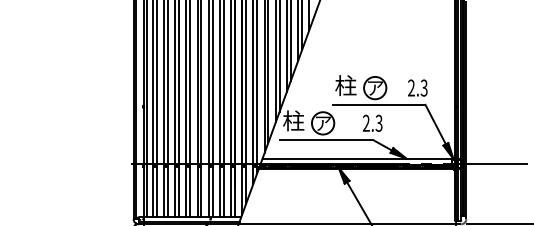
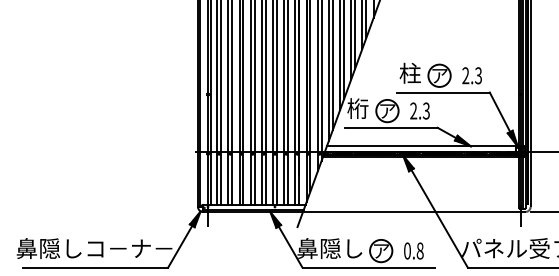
text: (417, 87) -> (471, 75), moved
text: (293, 120) -> (357, 108), 柱 -> 桁
text: (372, 122) -> (419, 110), moved

